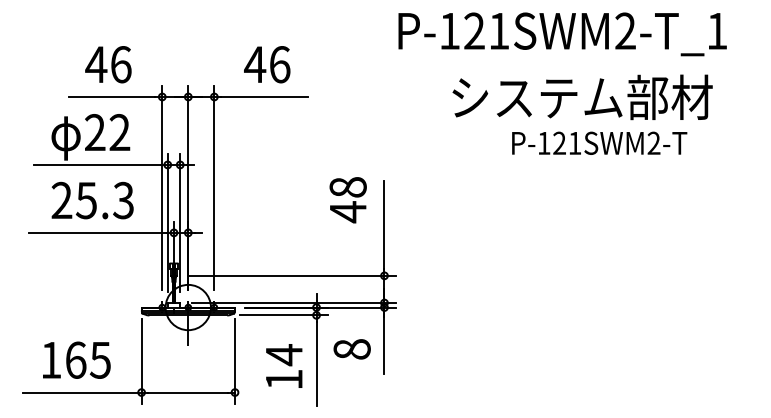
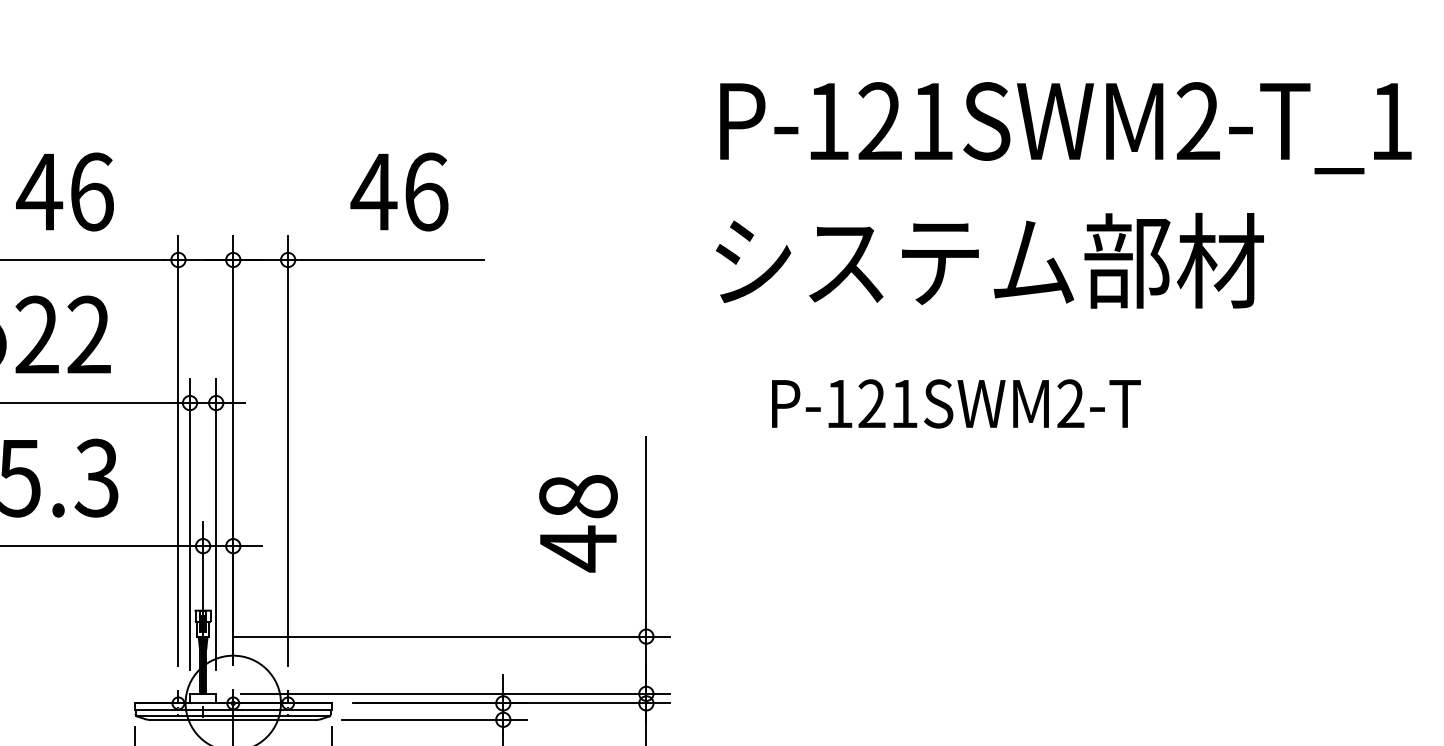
text: (562, 34) -> (1065, 128), moved
text: (582, 97) -> (989, 261), moved
text: (599, 142) -> (956, 402), moved
text: (347, 200) -> (576, 524), moved

